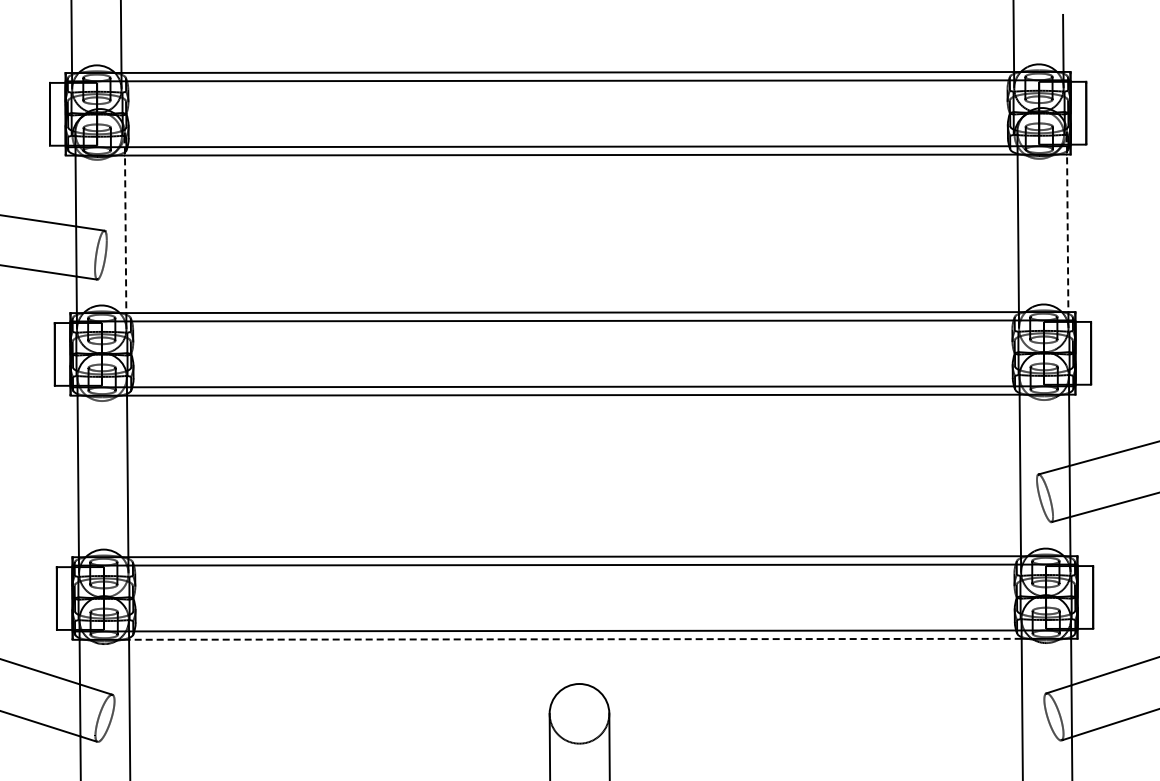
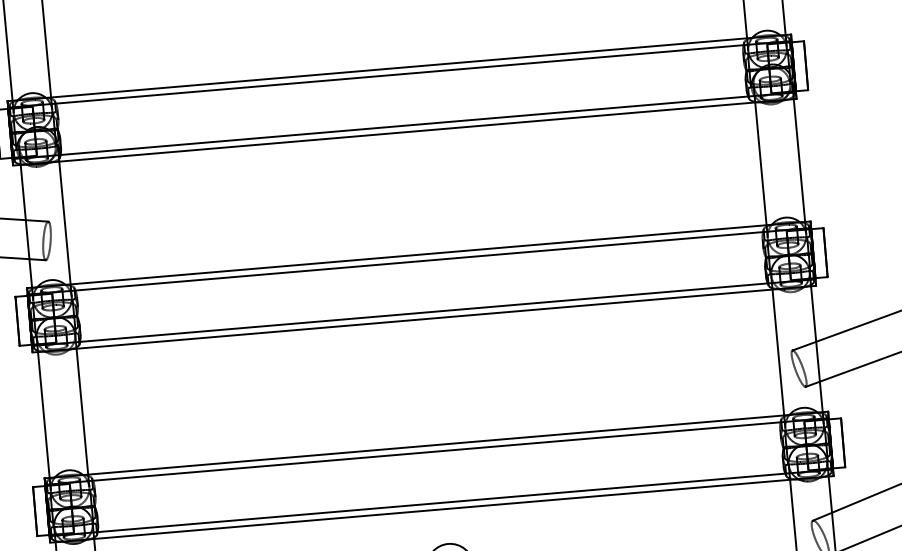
line: (1067, 224) -> (798, 153), dashed -> solid
line: (125, 225) -> (64, 216), dashed -> solid
line: (574, 639) -> (441, 509), dashed -> solid

